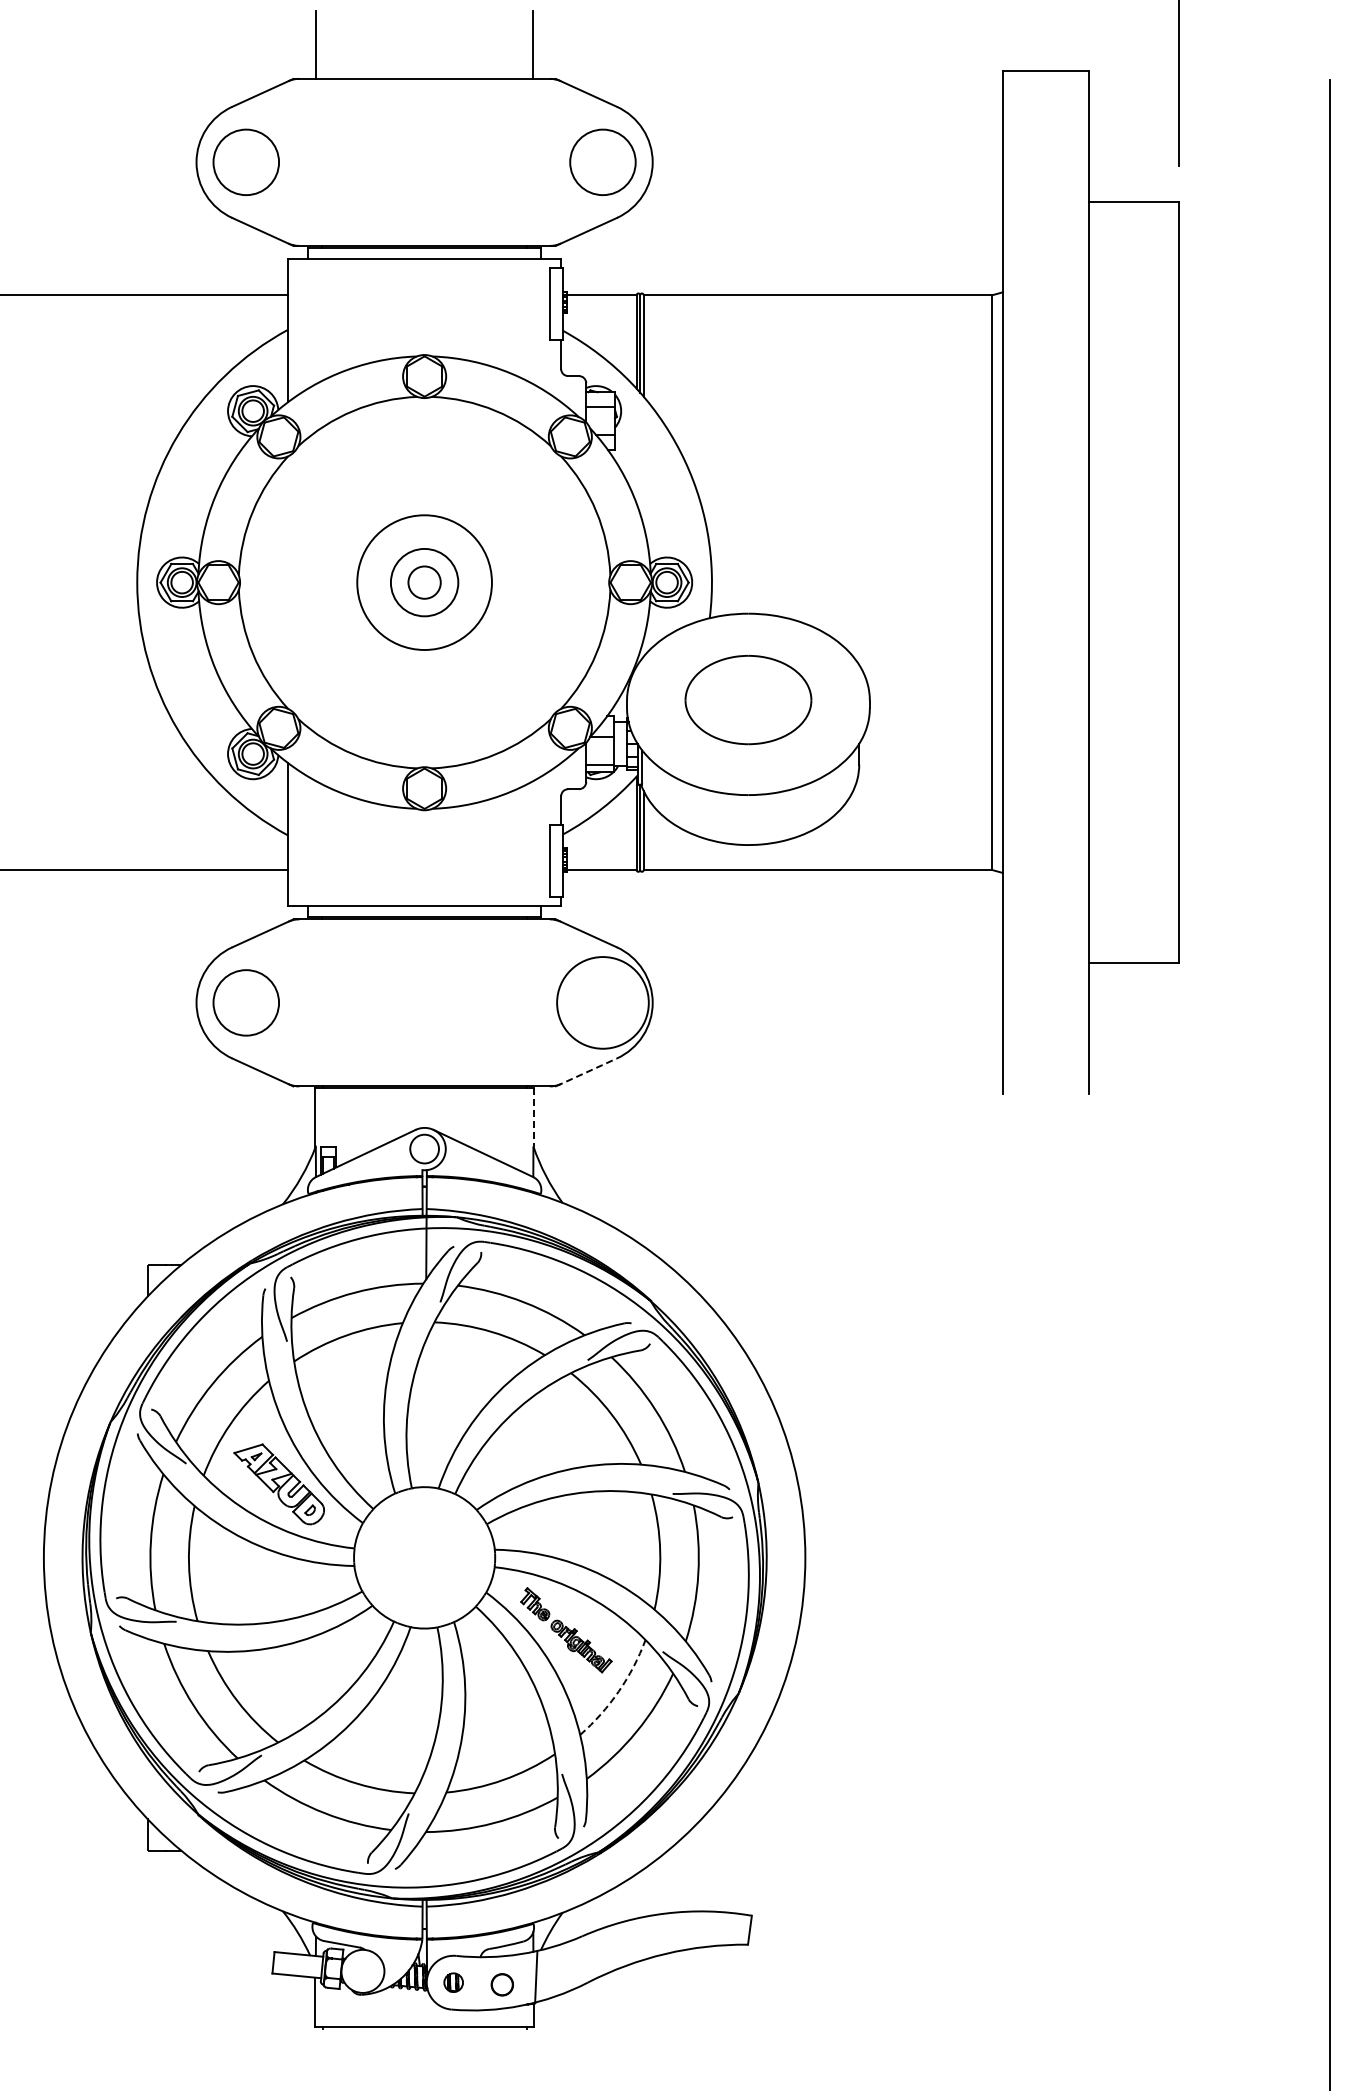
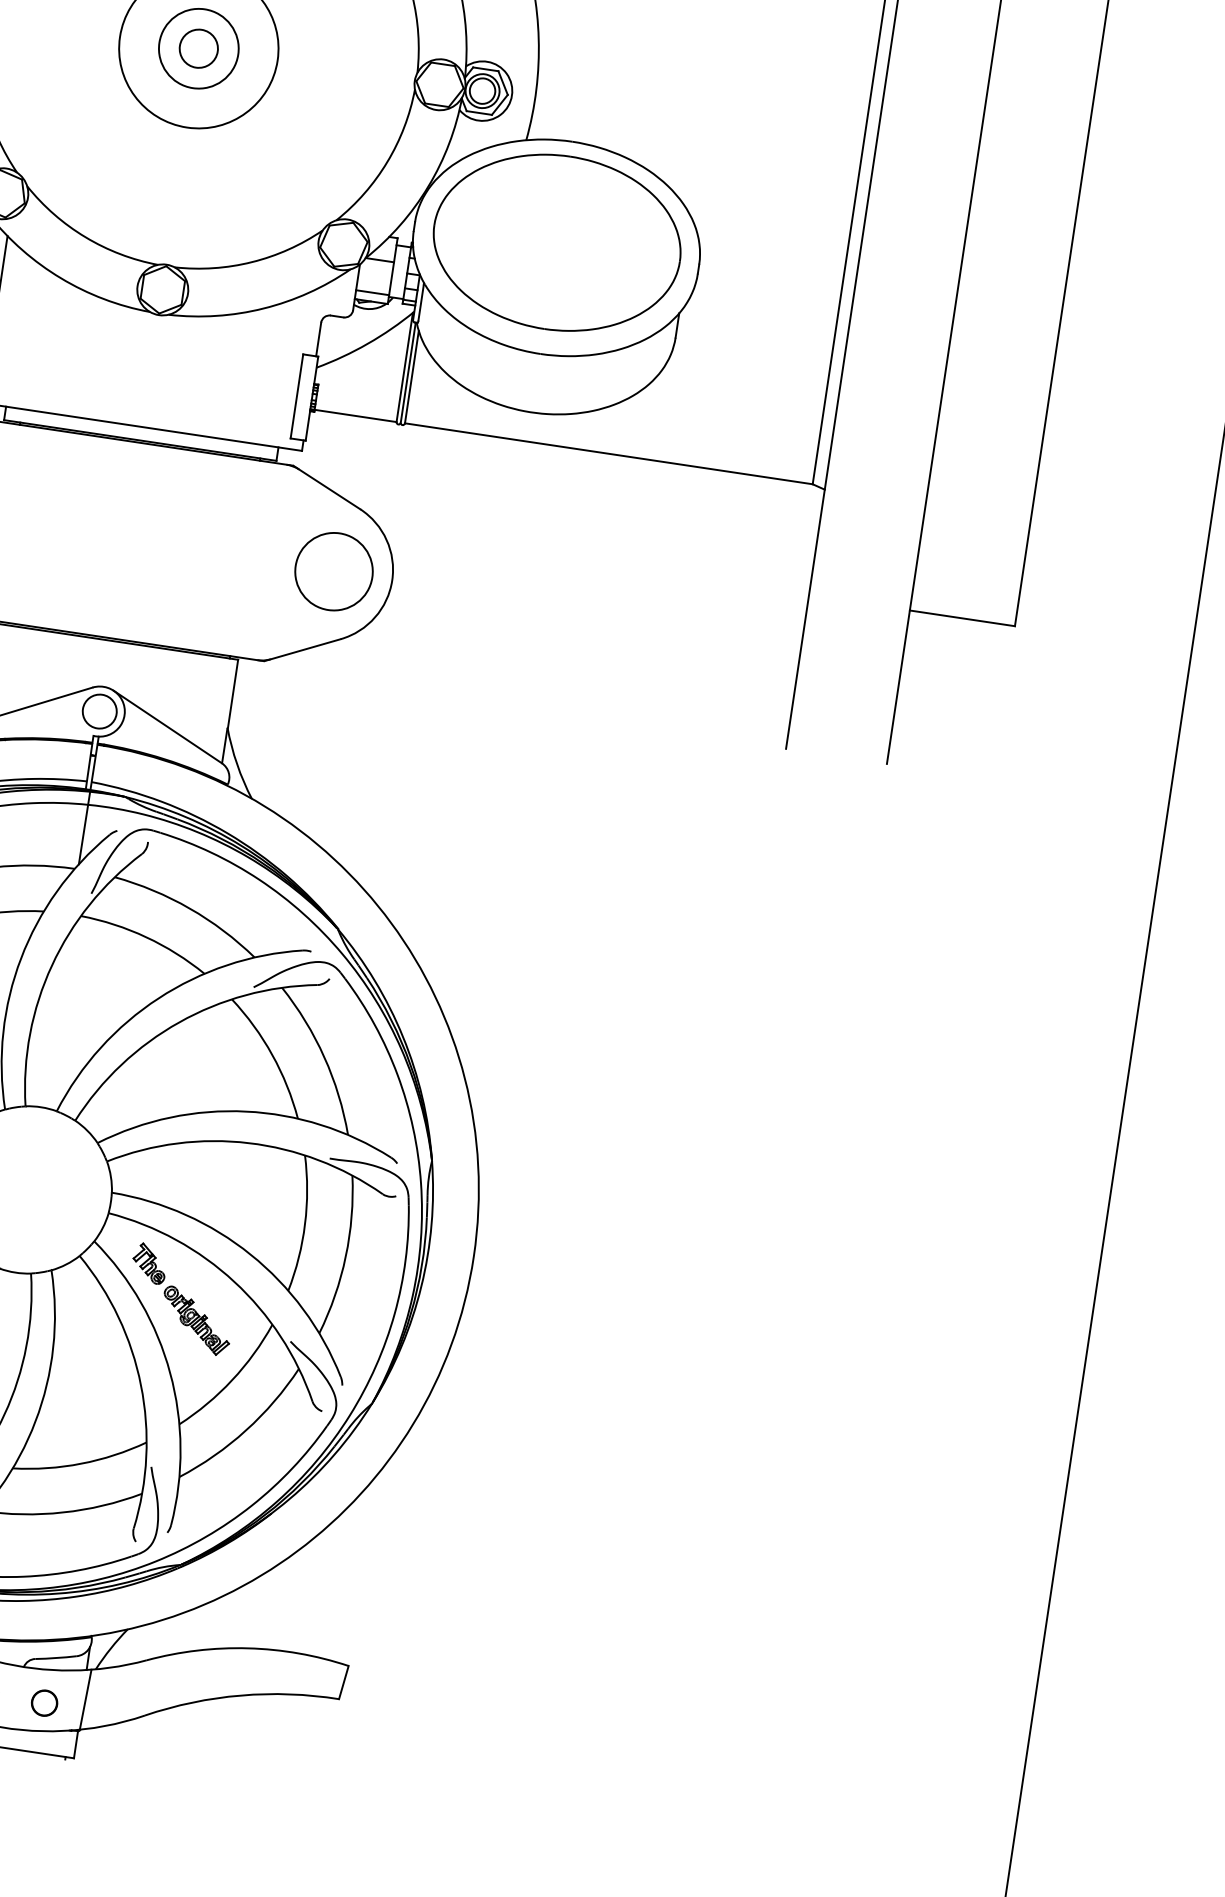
part: (748, 699) -> (557, 242), size x1.67
circle: (602, 1002) -> (333, 571), size x0.71
line: (587, 1072) -> (303, 650), dashed -> solid
line: (533, 1118) -> (232, 694), dashed -> solid
arc: (618, 1691) -> (231, 1380), dashed -> solid

